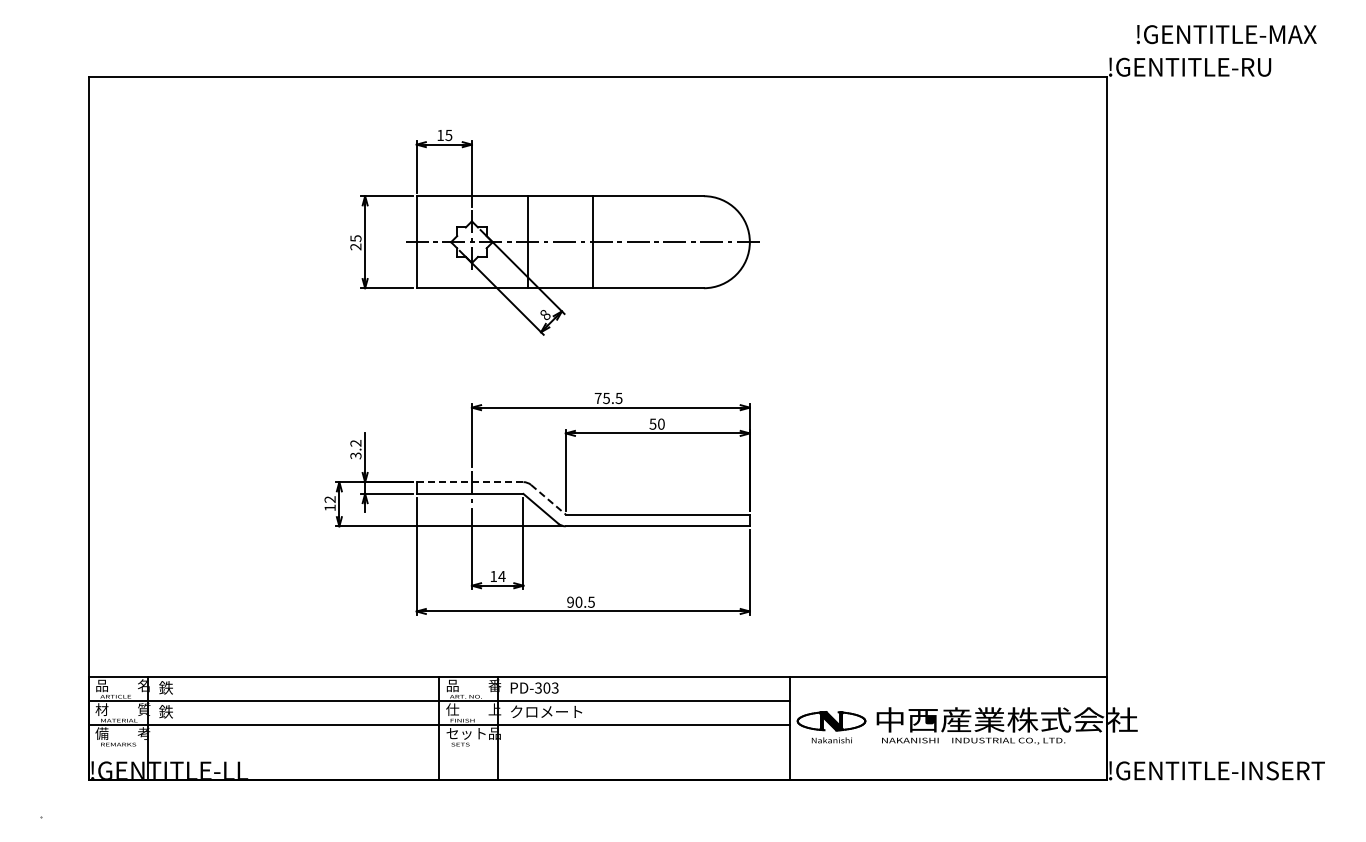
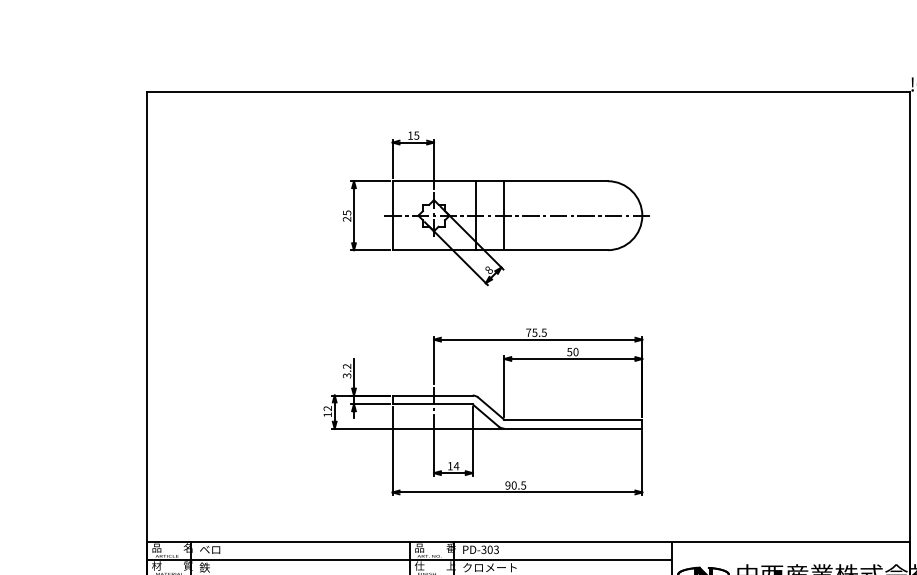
line: (592, 242) -> (504, 215), moved
line: (470, 482) -> (432, 395), dashed -> solid
line: (548, 499) -> (491, 408), dashed -> solid
text: (172, 687) -> (209, 549), 鉄 -> ベロ

